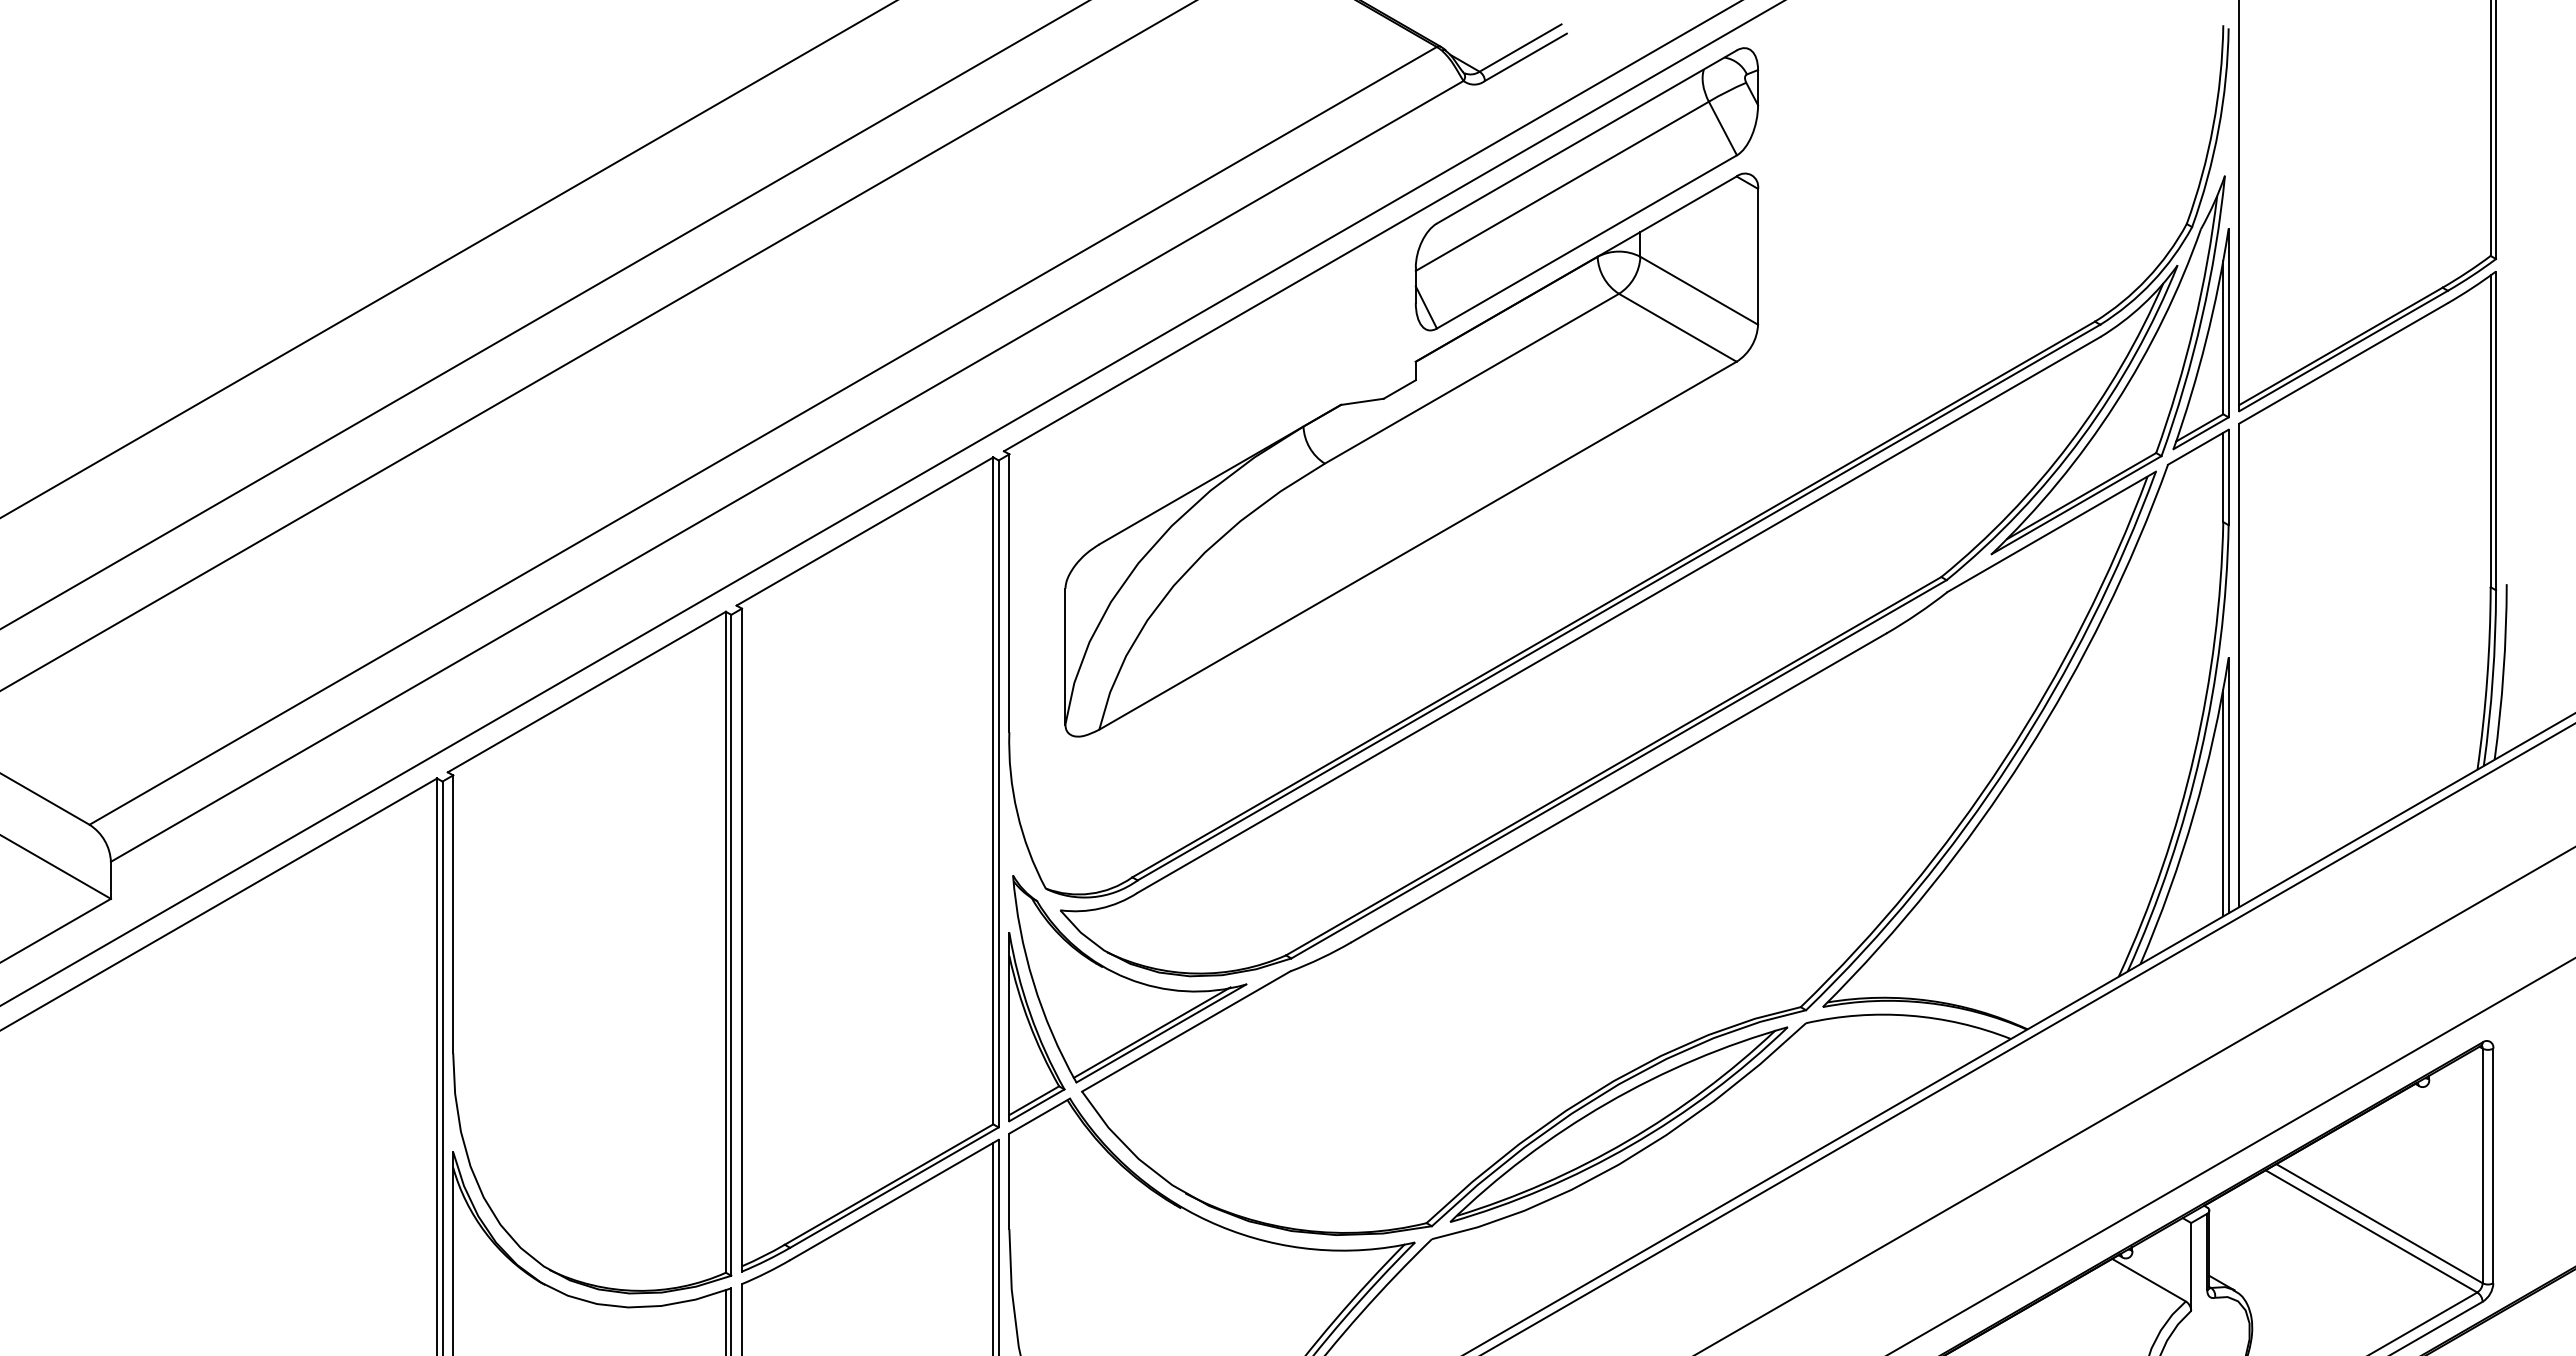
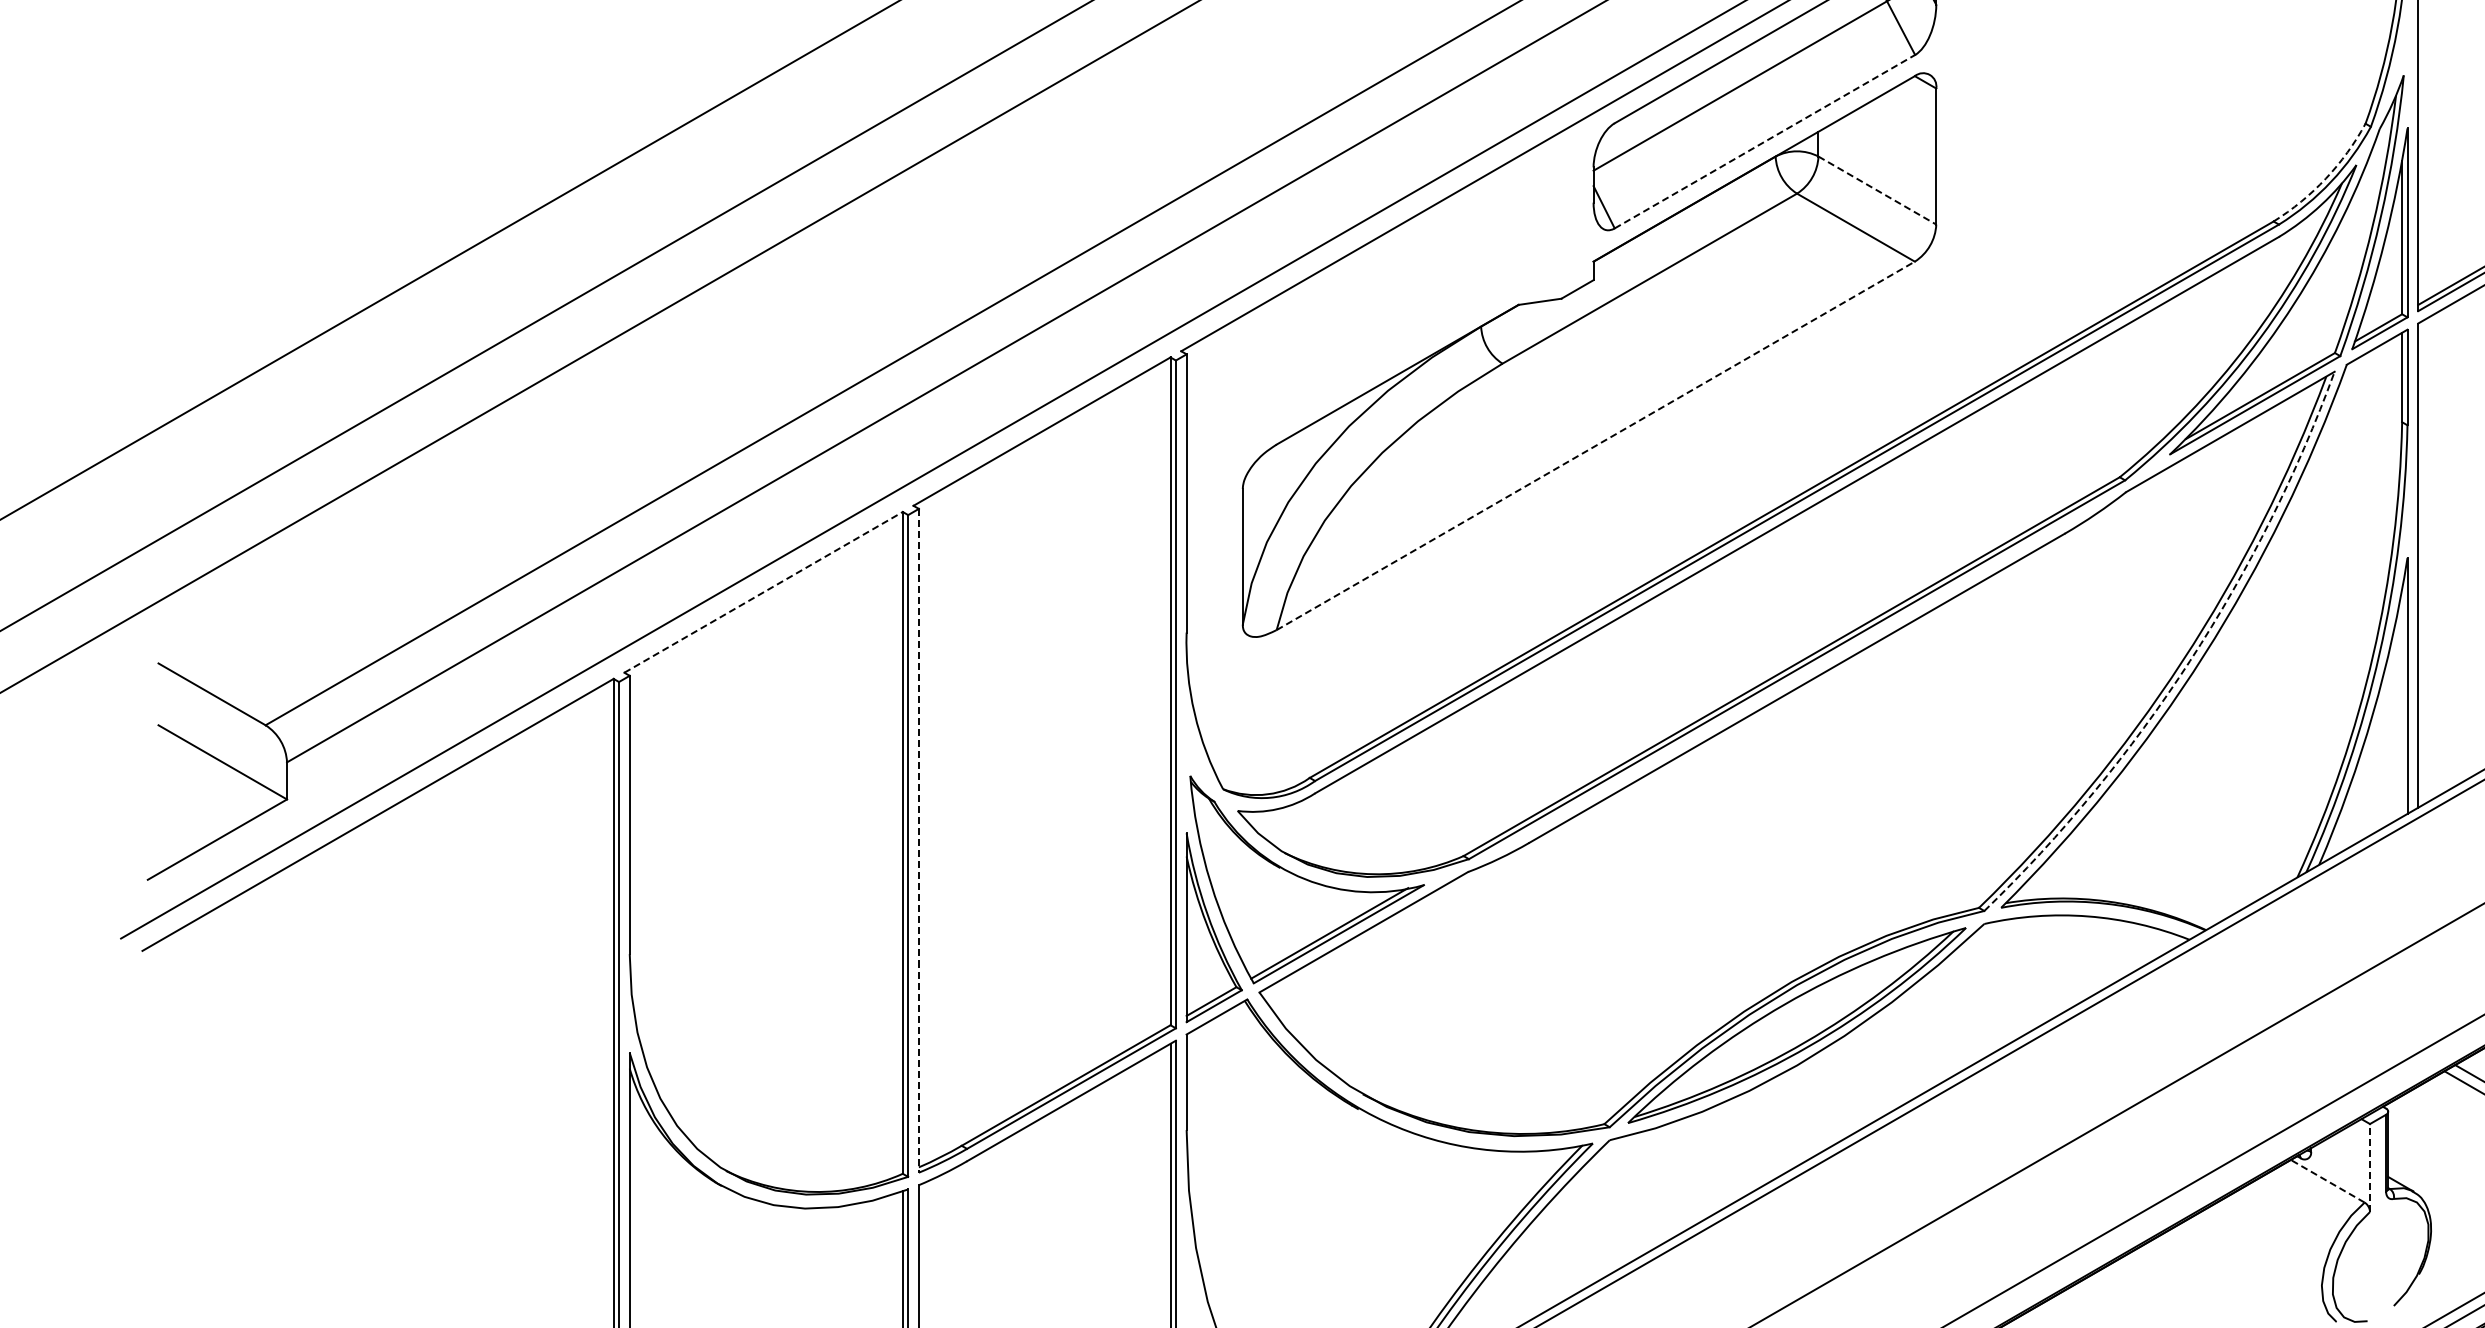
line: (1587, 241) -> (1765, 141), solid -> dashed
arc: (2147, 278) -> (2326, 178), solid -> dashed
line: (1699, 290) -> (1877, 190), solid -> dashed
line: (1417, 545) -> (1595, 445), solid -> dashed
line: (586, 692) -> (763, 592), solid -> dashed
arc: (2011, 760) -> (2190, 660), solid -> dashed
line: (2223, 803) -> (2402, 703), removed
line: (741, 940) -> (918, 841), solid -> dashed
line: (2191, 1266) -> (2370, 1167), solid -> dashed
line: (2149, 1280) -> (2328, 1181), solid -> dashed

